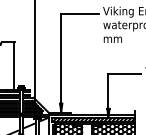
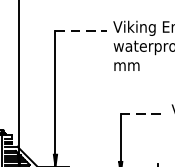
line: (79, 14) -> (80, 31), solid -> dashed
line: (125, 74) -> (144, 114), solid -> dashed

